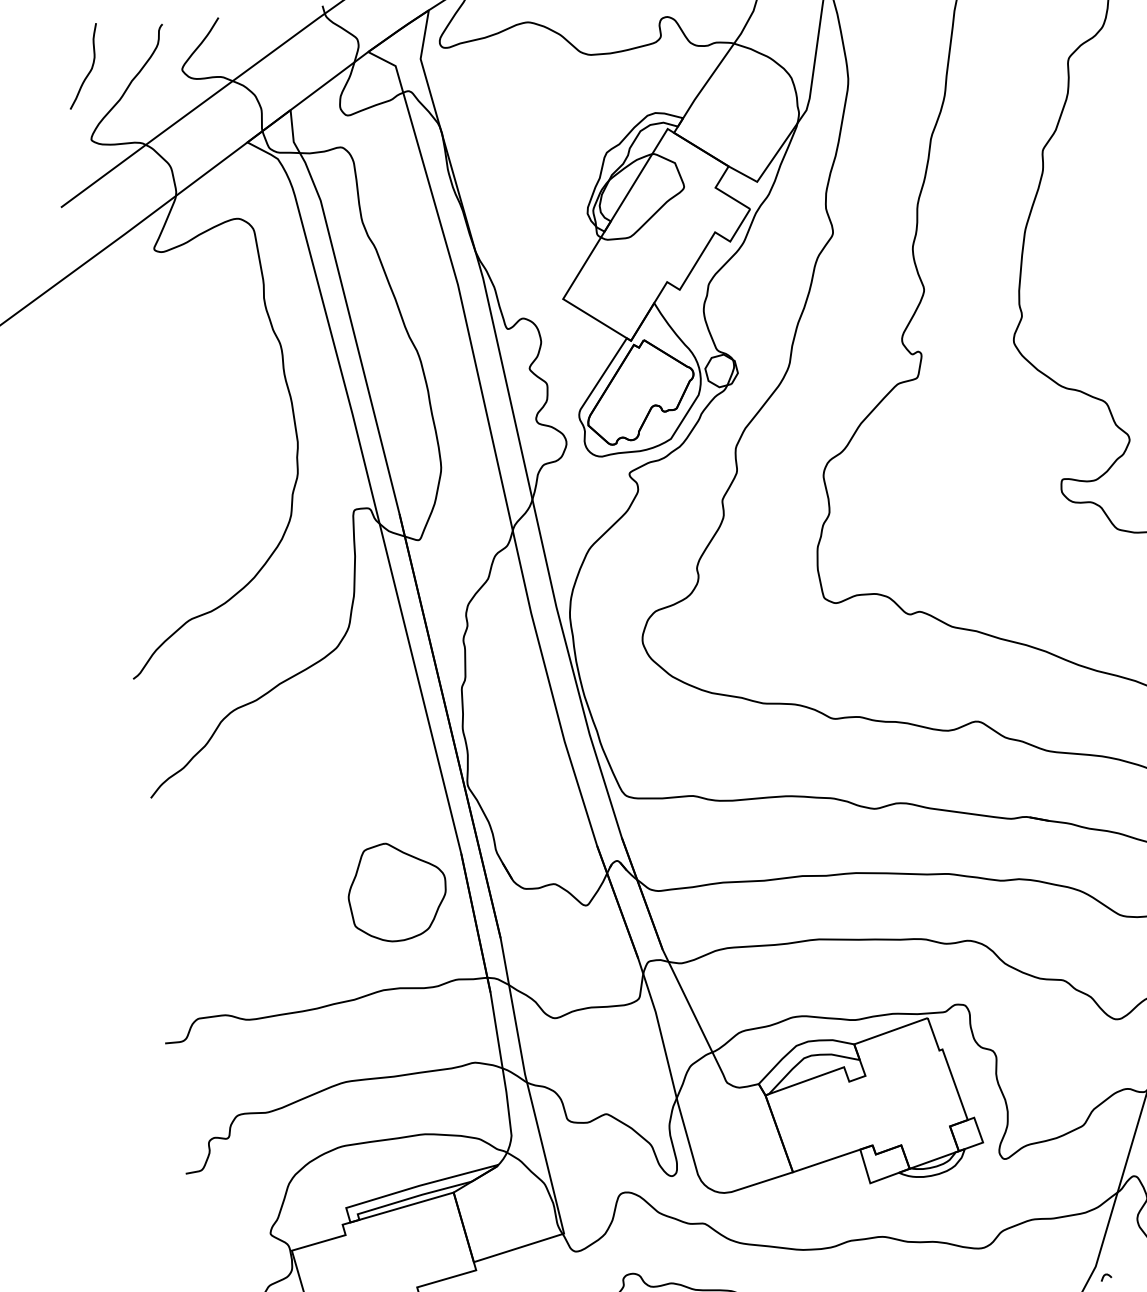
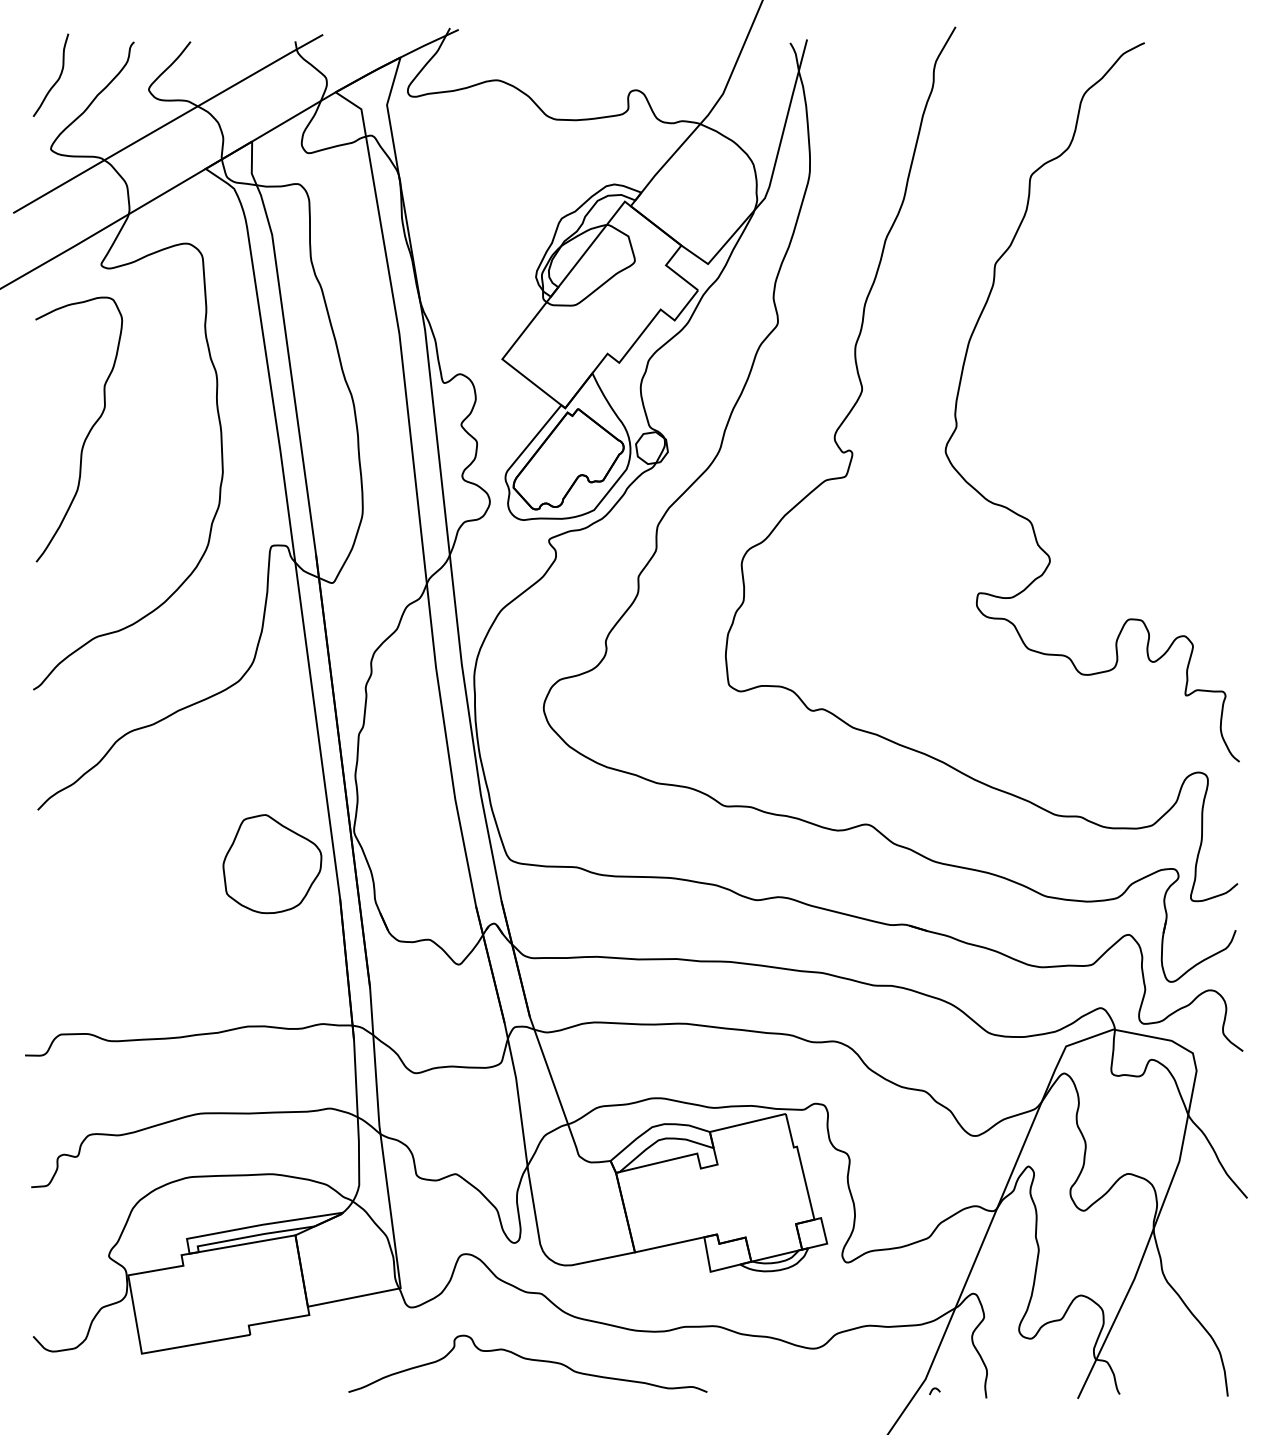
curve: (158, 418) -> (87, 433), added
part: (397, 892) -> (272, 864), moved

